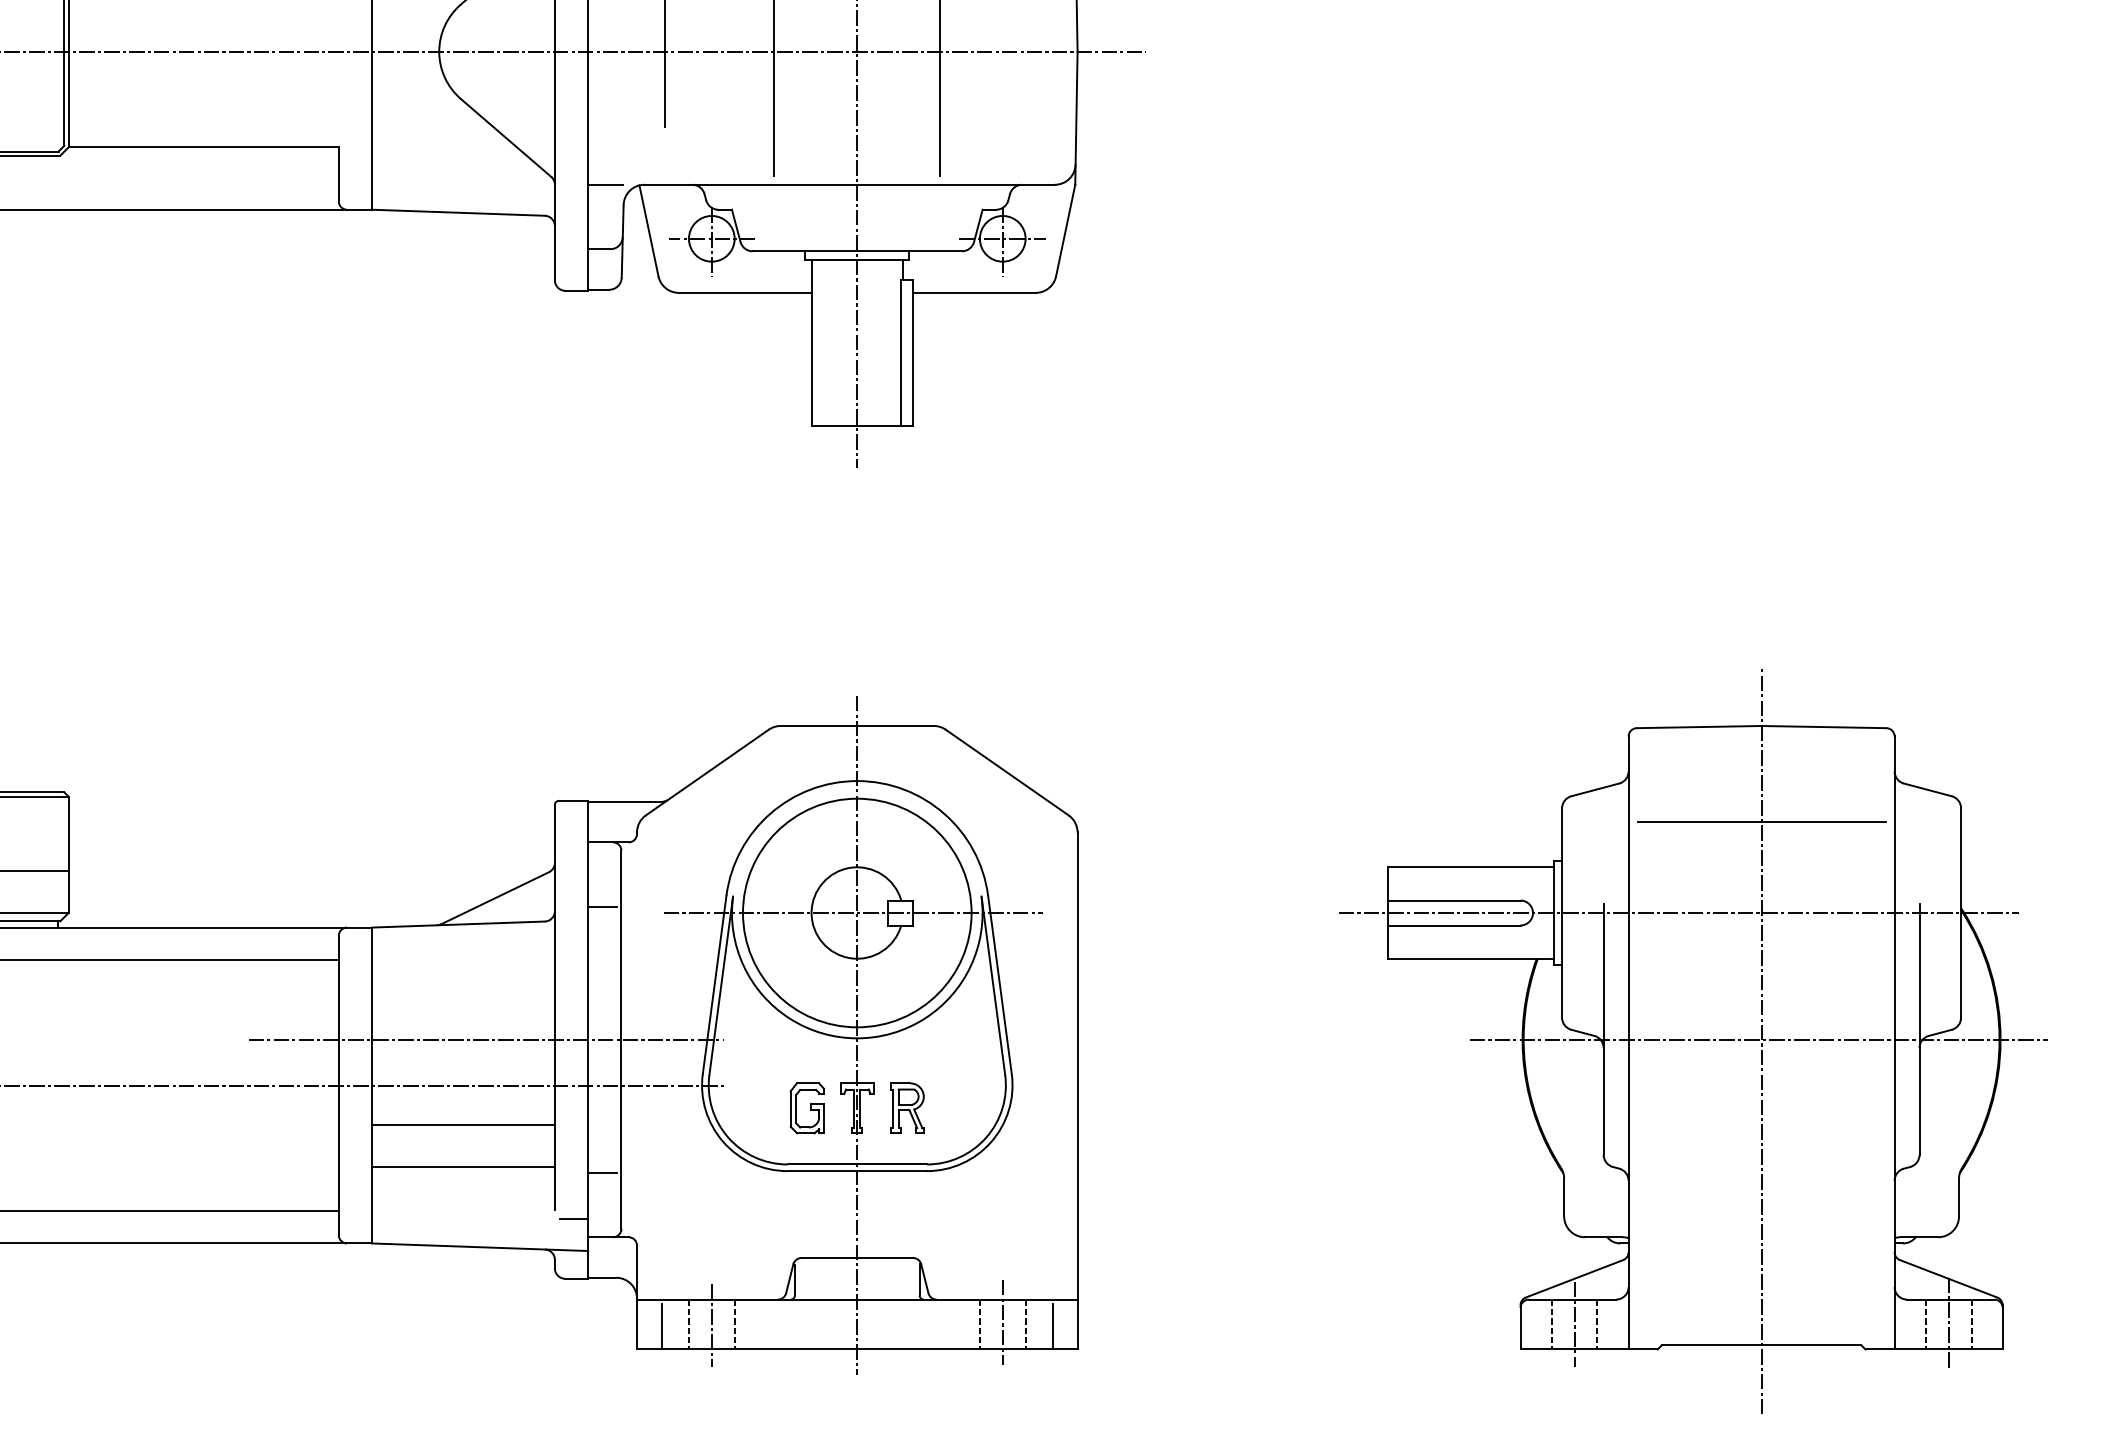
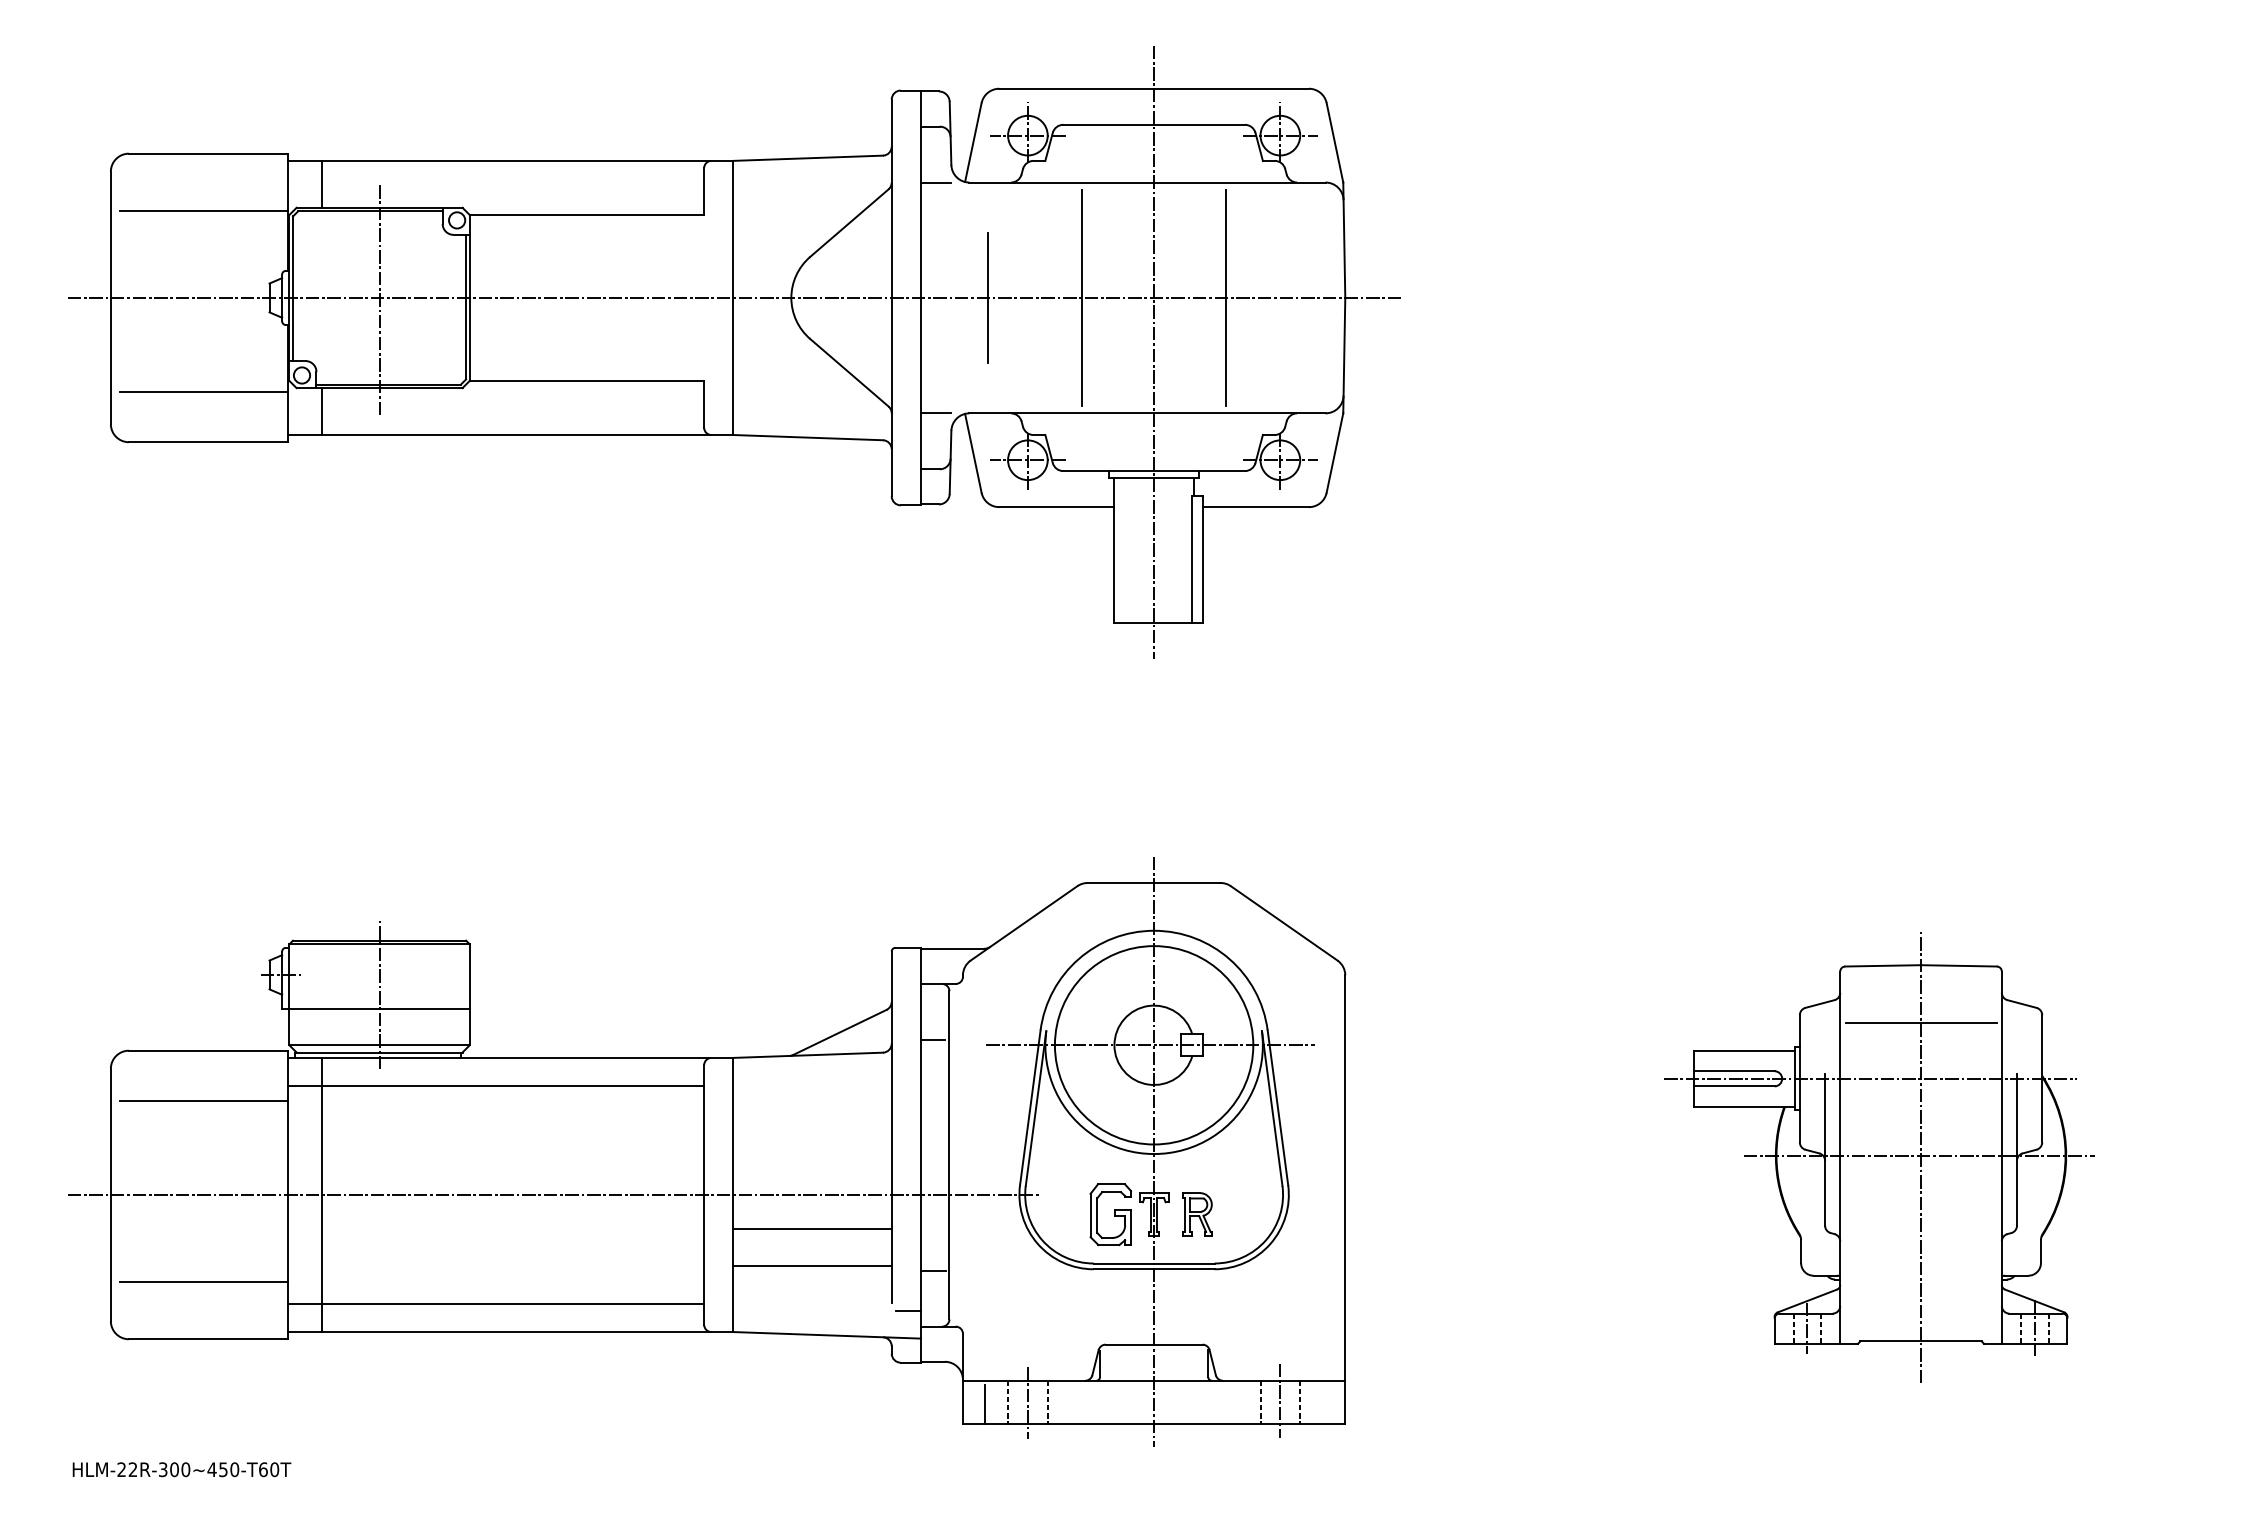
line: (485, 1040) -> (831, 1155), removed
part: (1693, 1041) -> (1879, 1156), size x0.7
part: (807, 1108) -> (1110, 1214), size x1.4
line: (1052, 1326) -> (1323, 1404), removed

